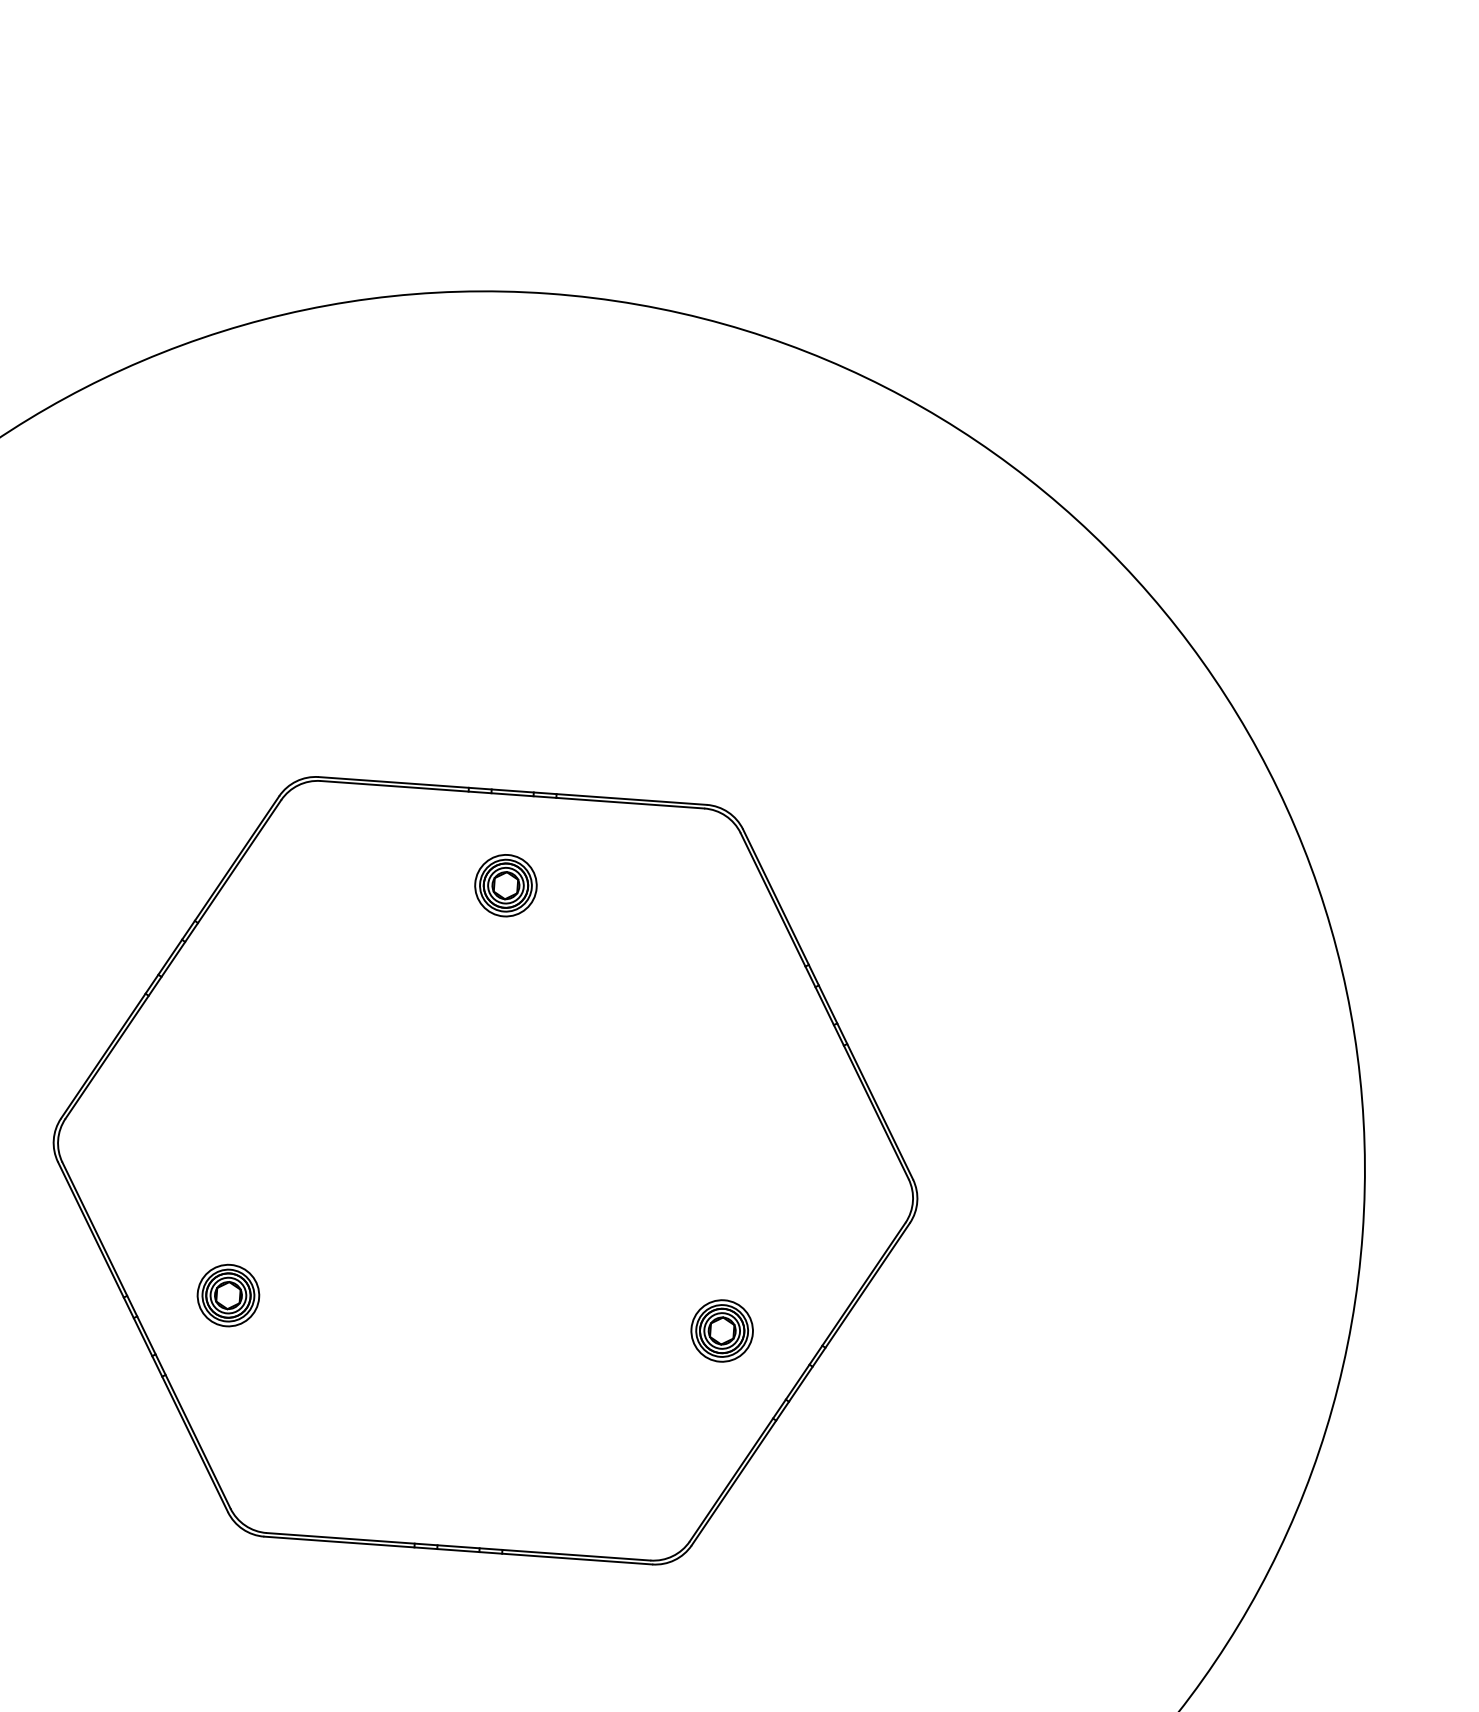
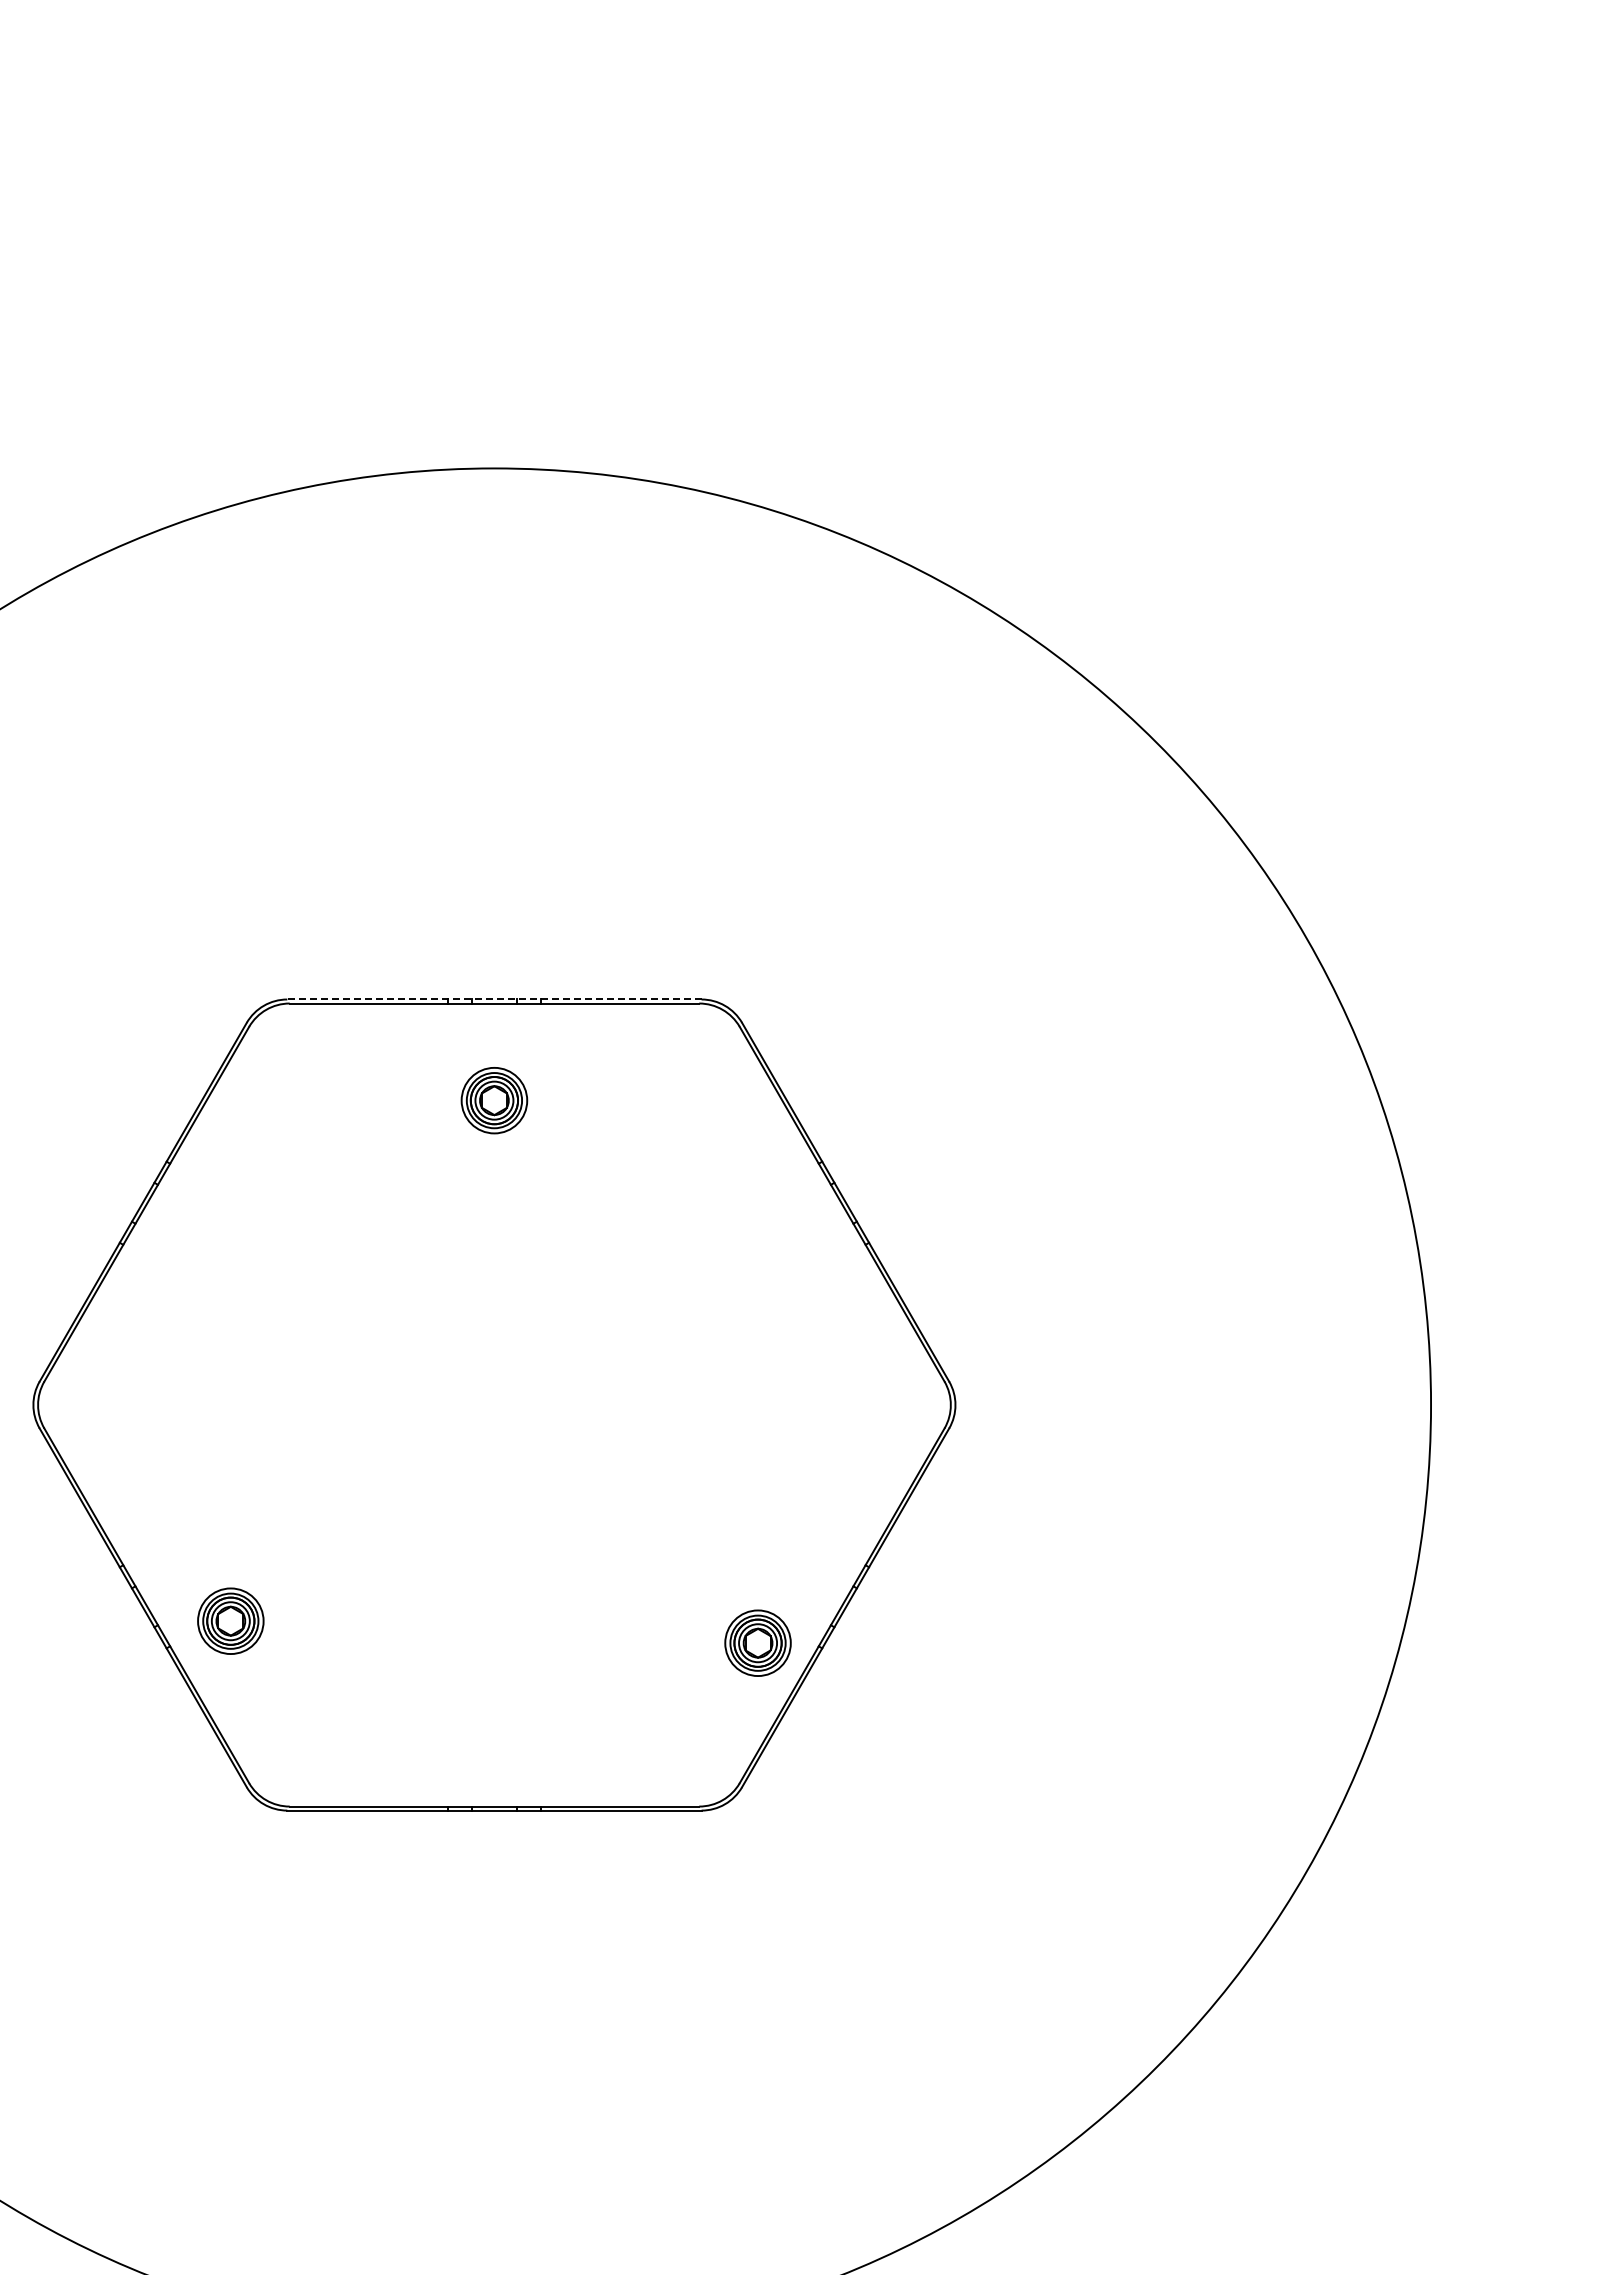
line: (511, 790) -> (493, 999), solid -> dashed
part: (228, 1294) -> (230, 1620), moved
part: (721, 1330) -> (757, 1642), moved

